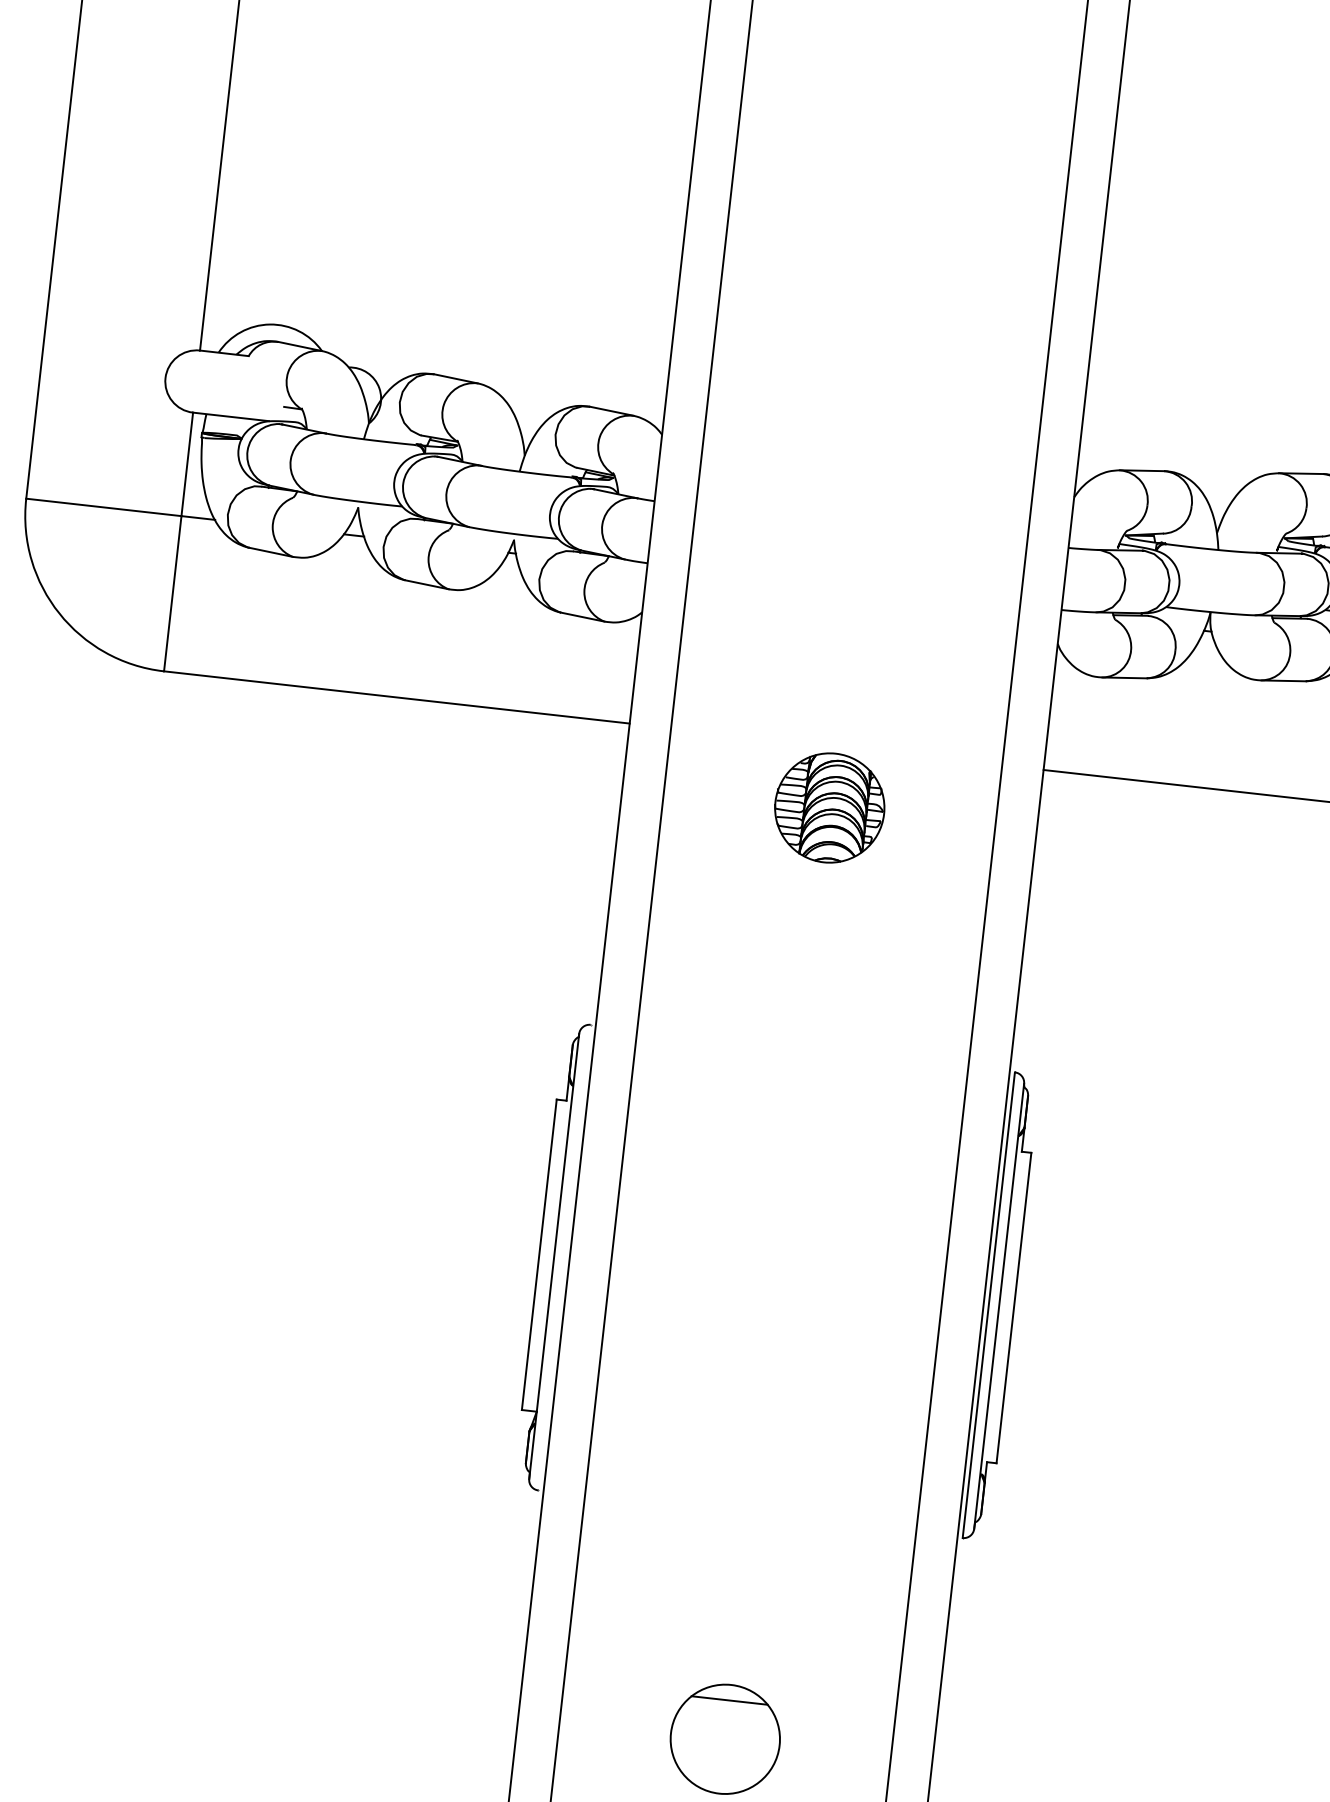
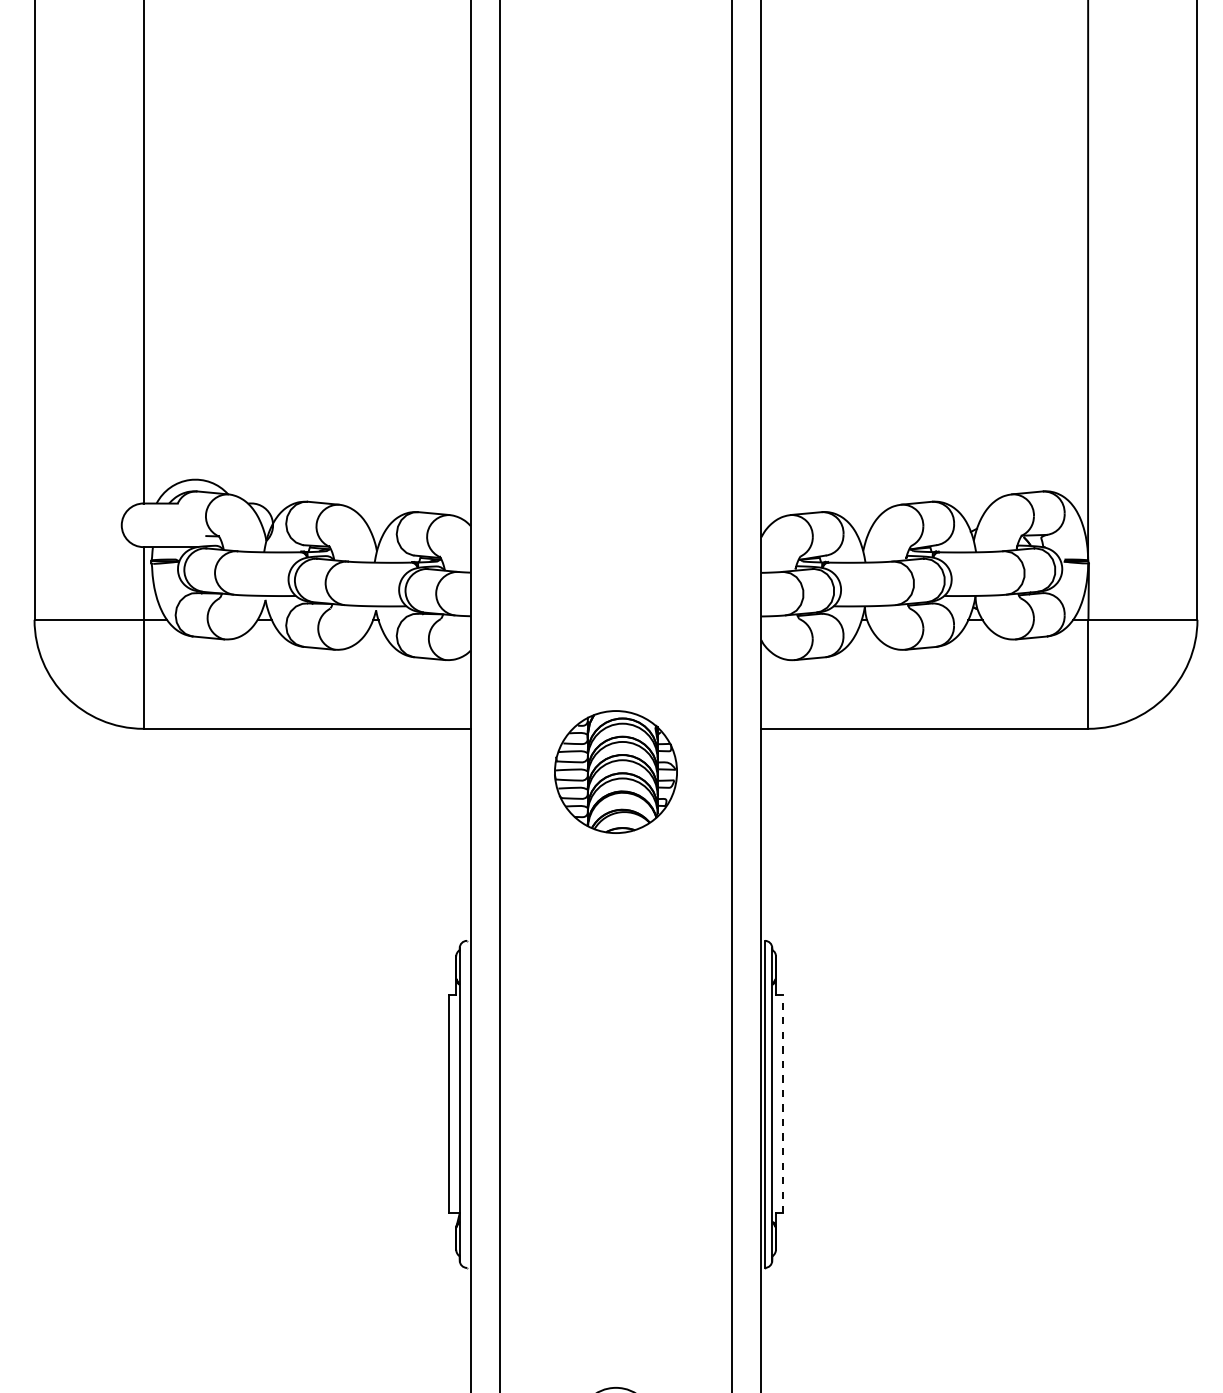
part: (829, 807) -> (615, 771), size x1.6
line: (1013, 1306) -> (782, 1103), solid -> dashed

